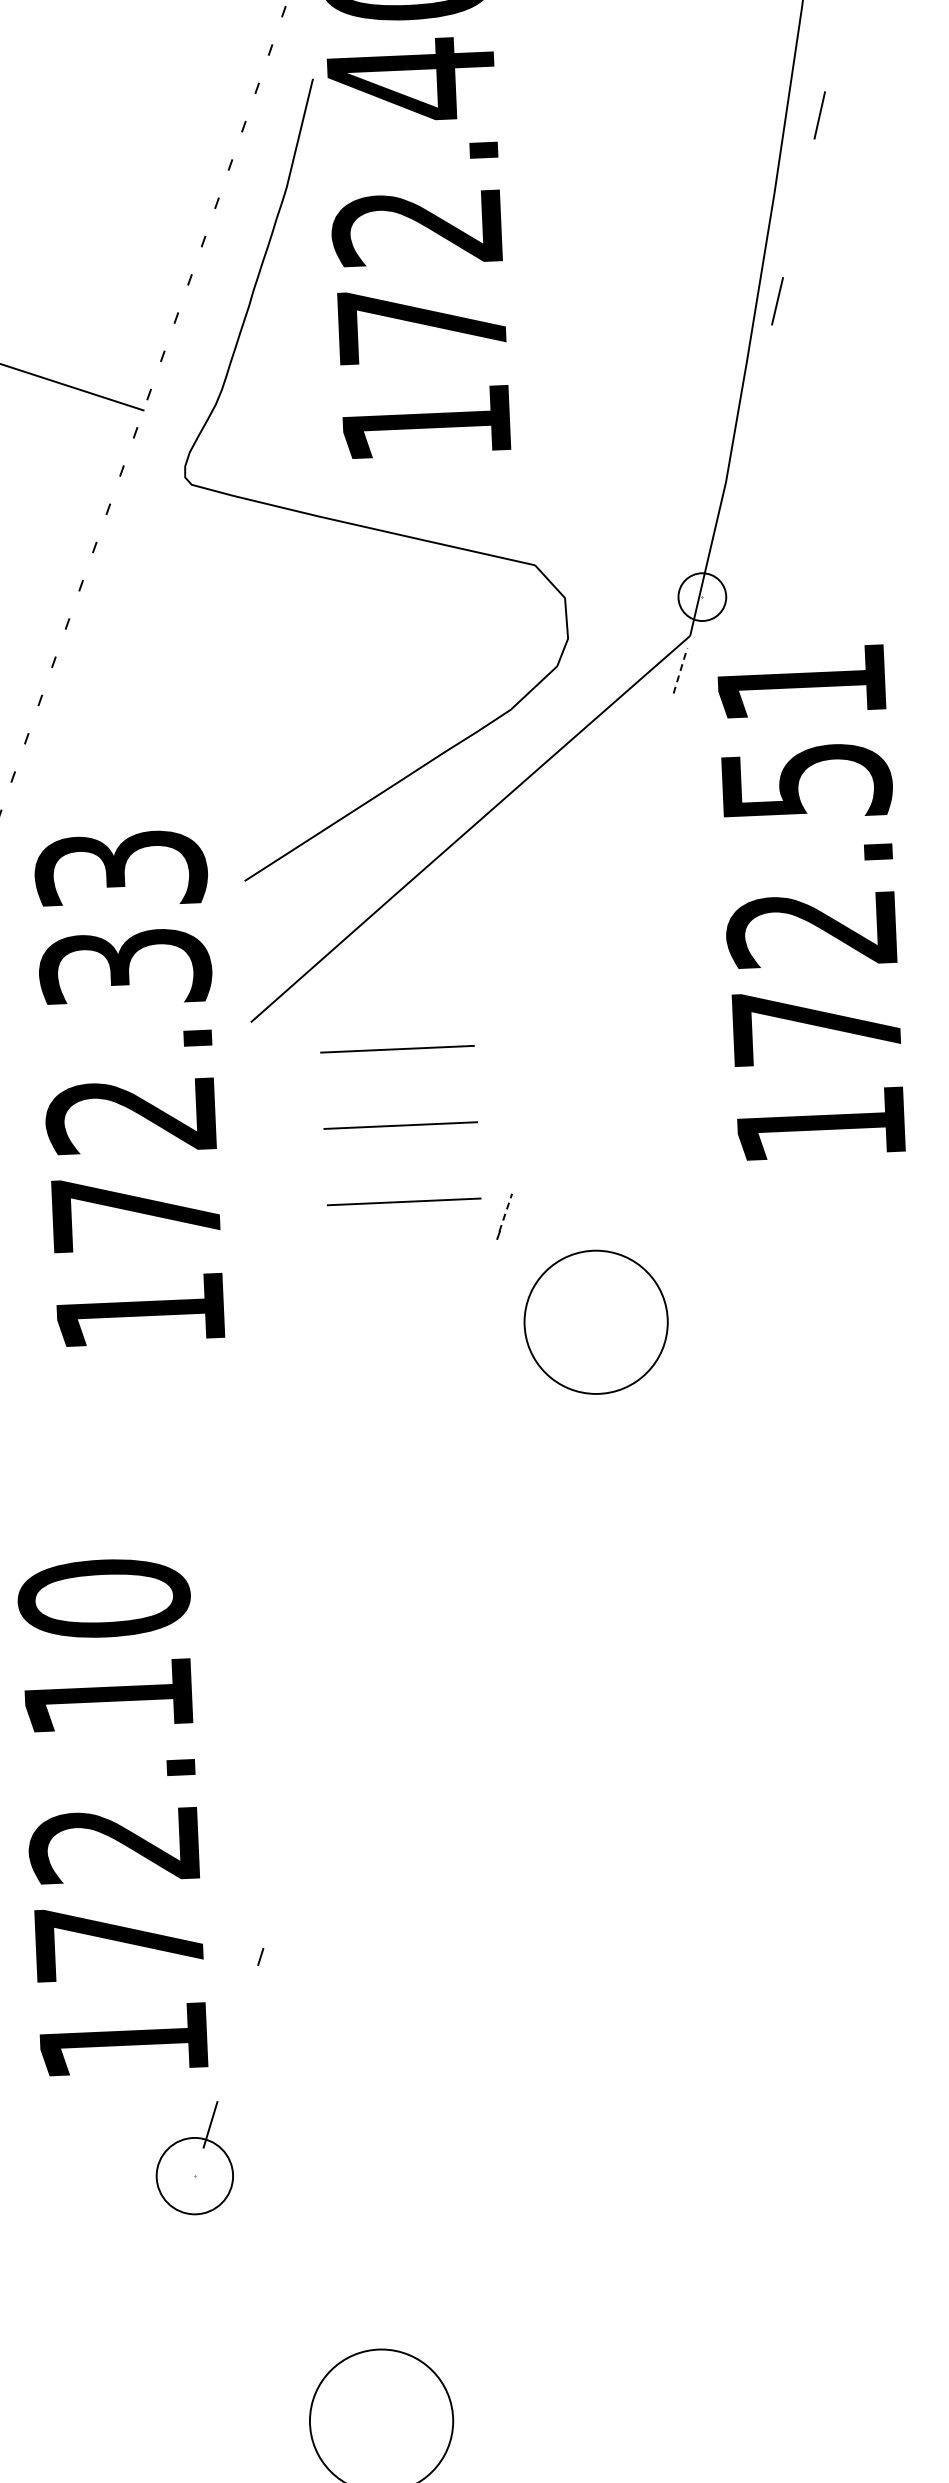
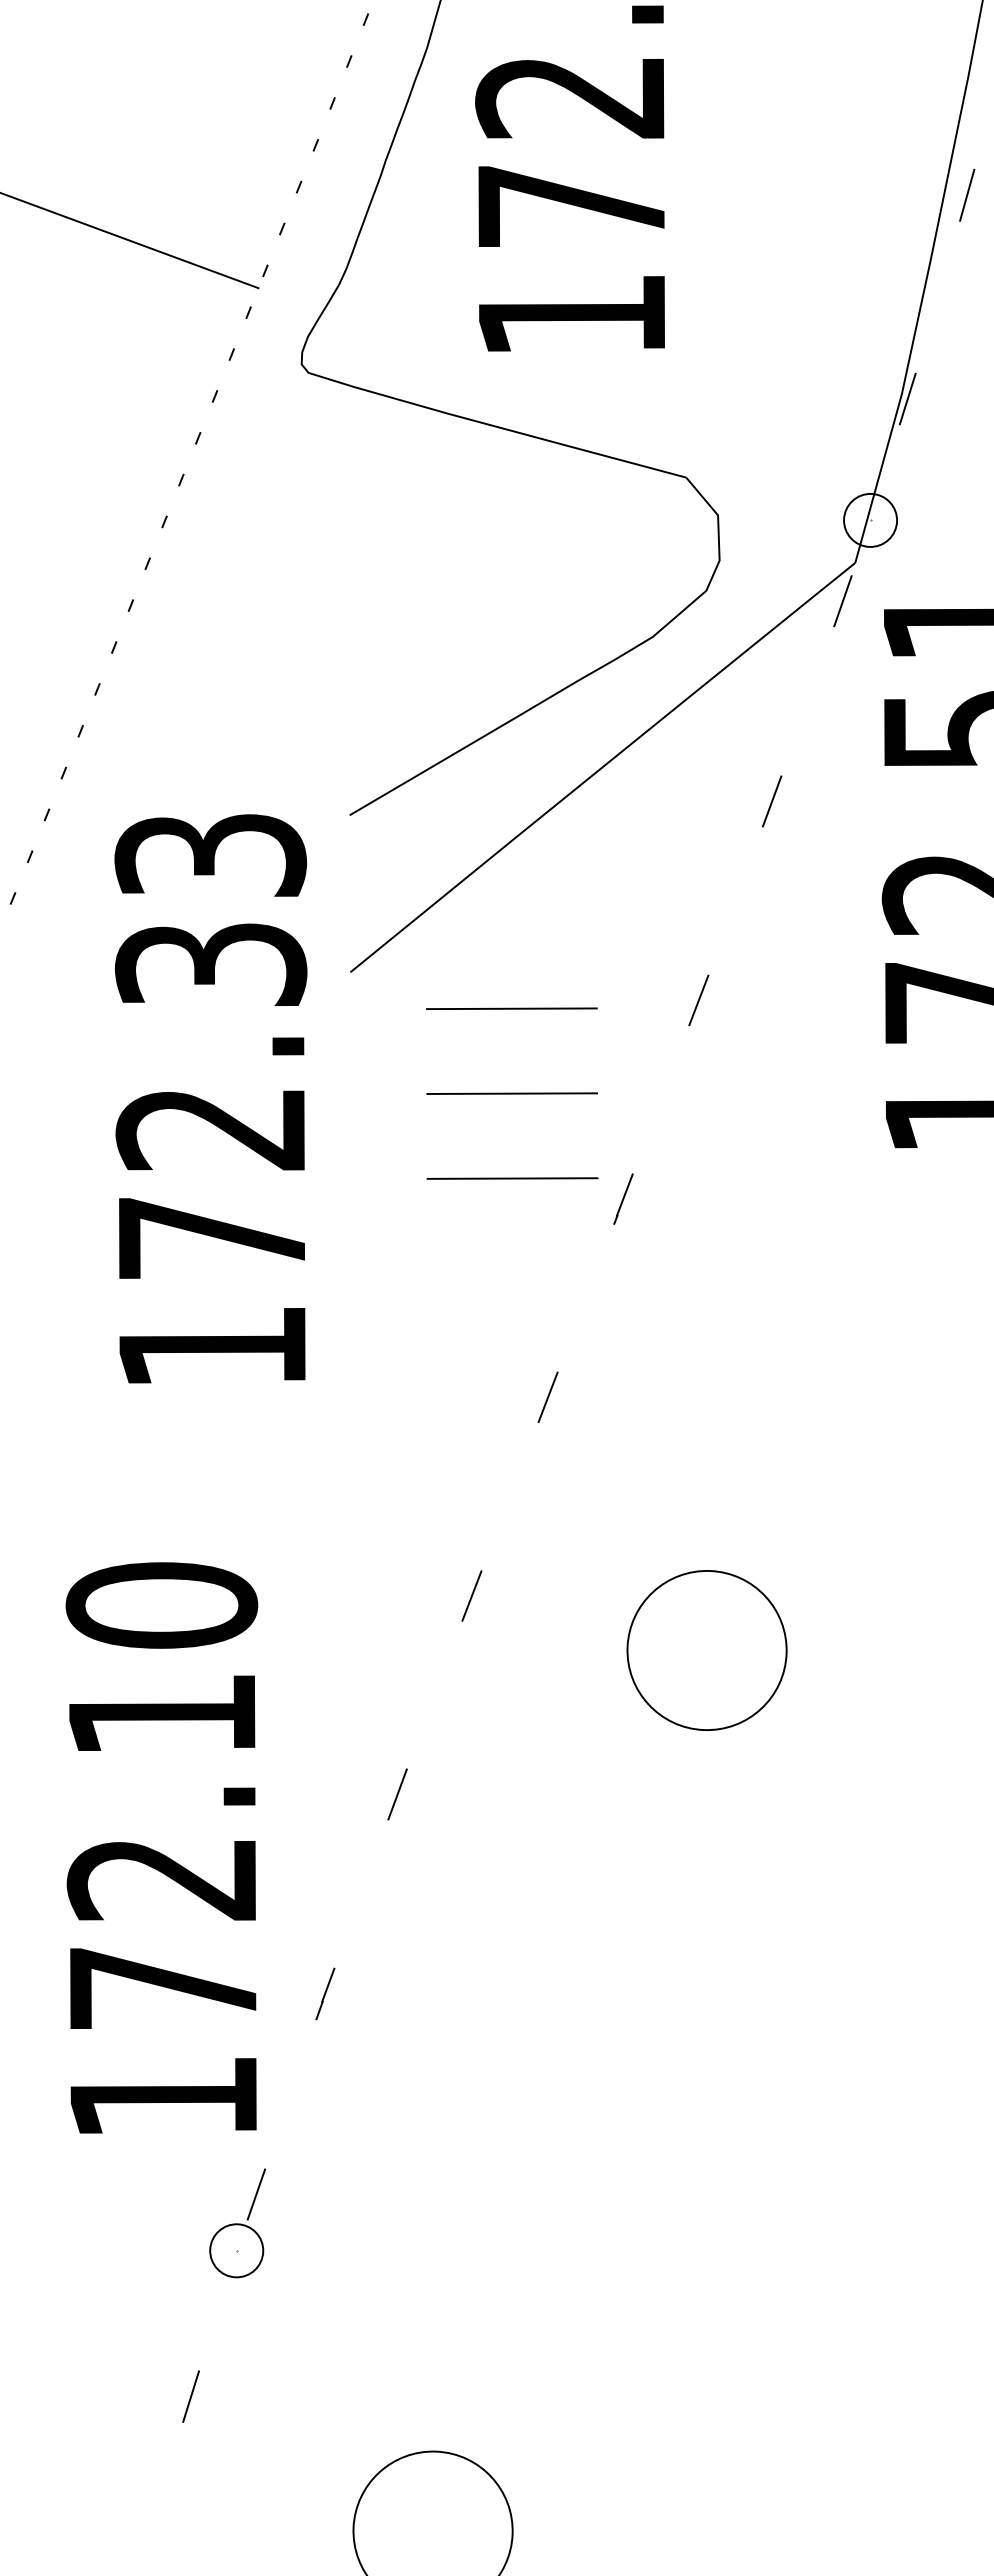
line: (731, 486) -> (907, 398), added
line: (680, 670) -> (843, 600), dashed -> solid
line: (623, 853) -> (771, 801), added
line: (564, 1034) -> (697, 999), added
text: (129, 1088) -> (210, 1099), moved
line: (505, 1212) -> (624, 1194), dashed -> solid
part: (595, 1321) -> (706, 1649), moved
line: (443, 1396) -> (547, 1396), added
line: (382, 1578) -> (471, 1595), added
line: (322, 1759) -> (396, 1793), added
line: (267, 1933) -> (328, 1984), added
circle: (194, 2176) -> (236, 2251), size x0.62
line: (158, 2308) -> (190, 2396), added

